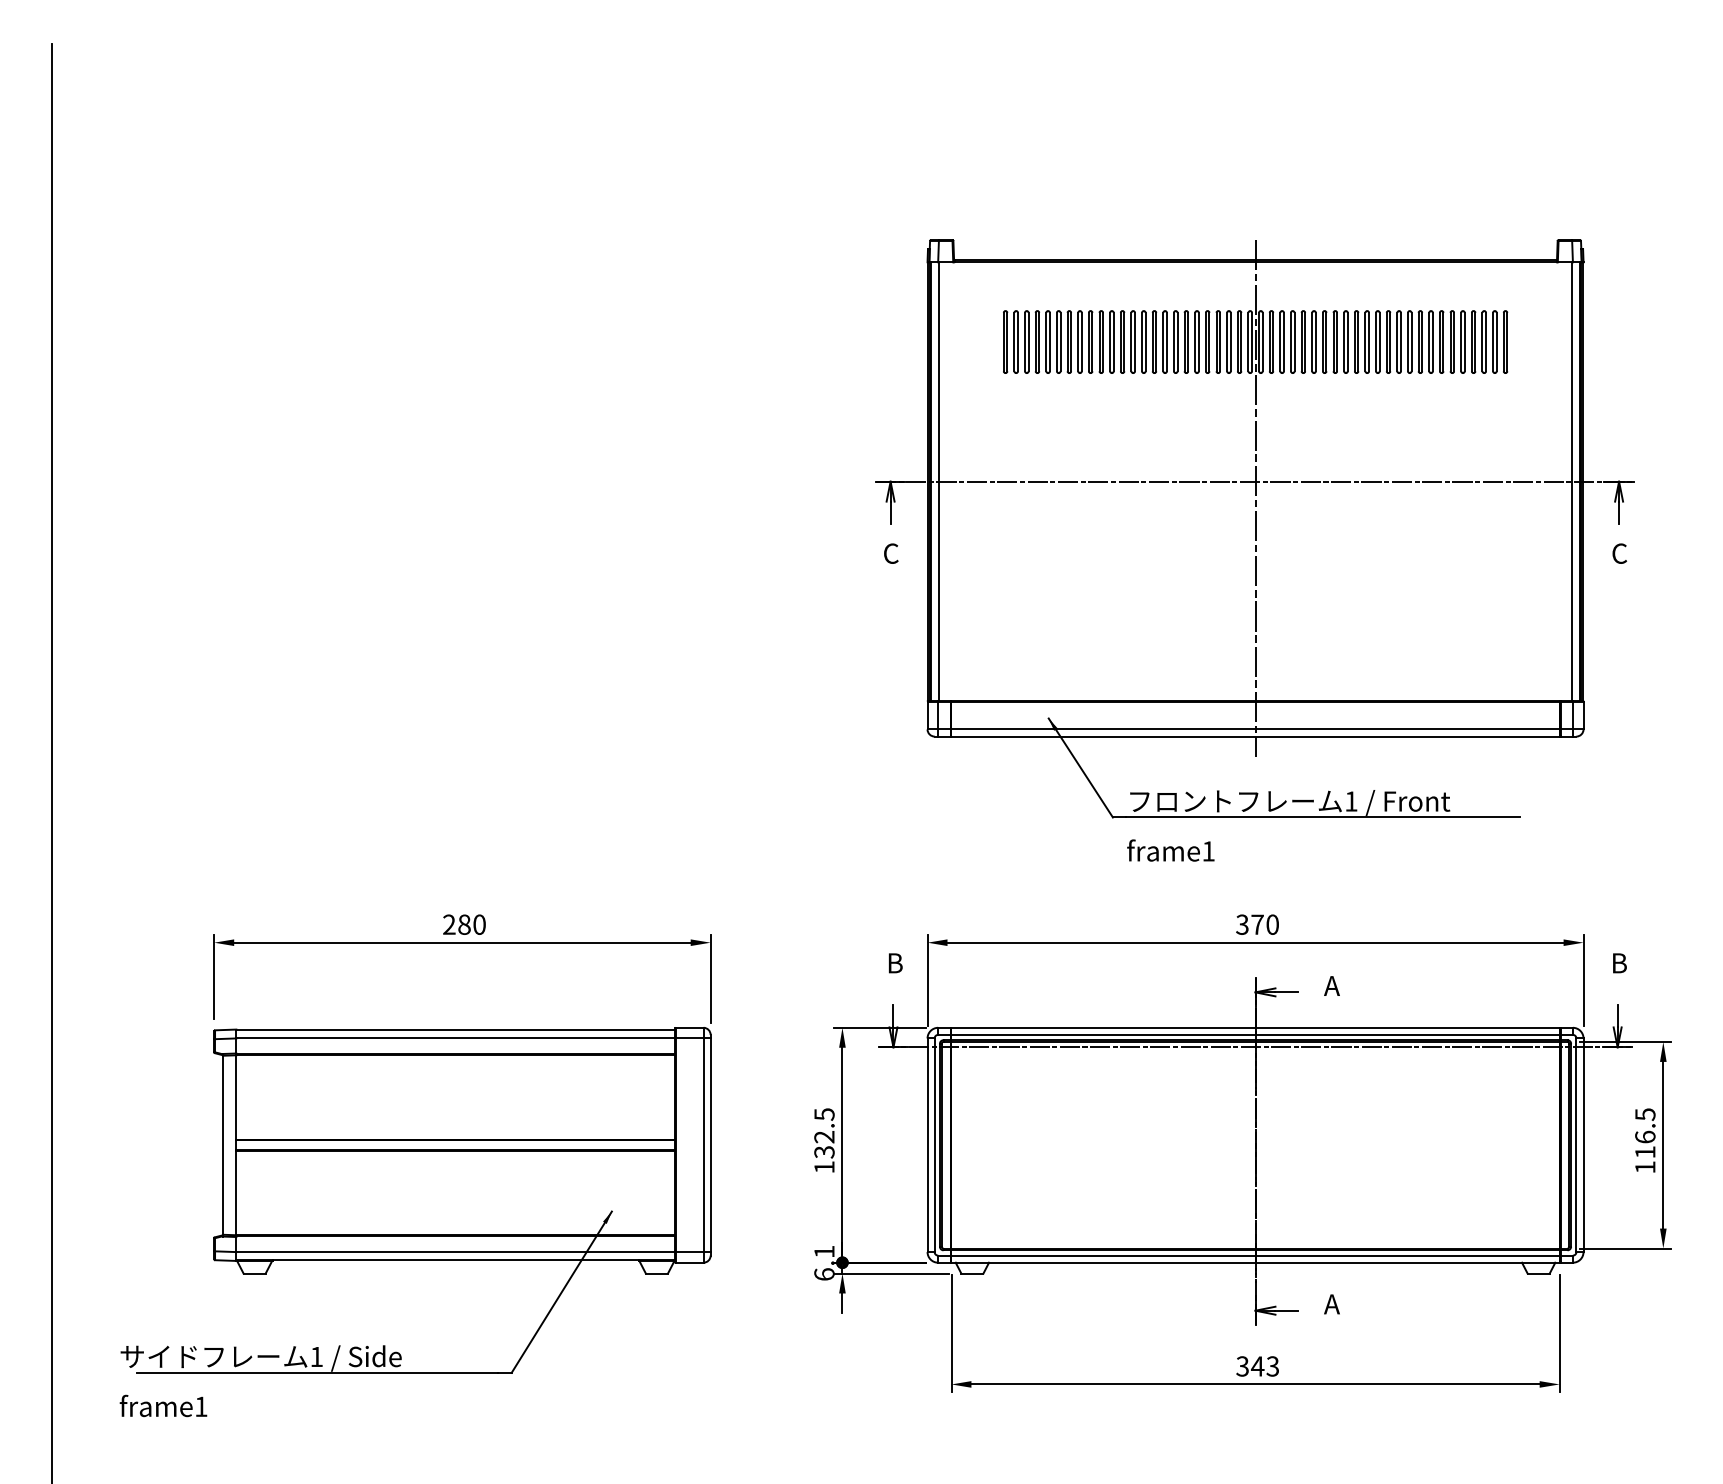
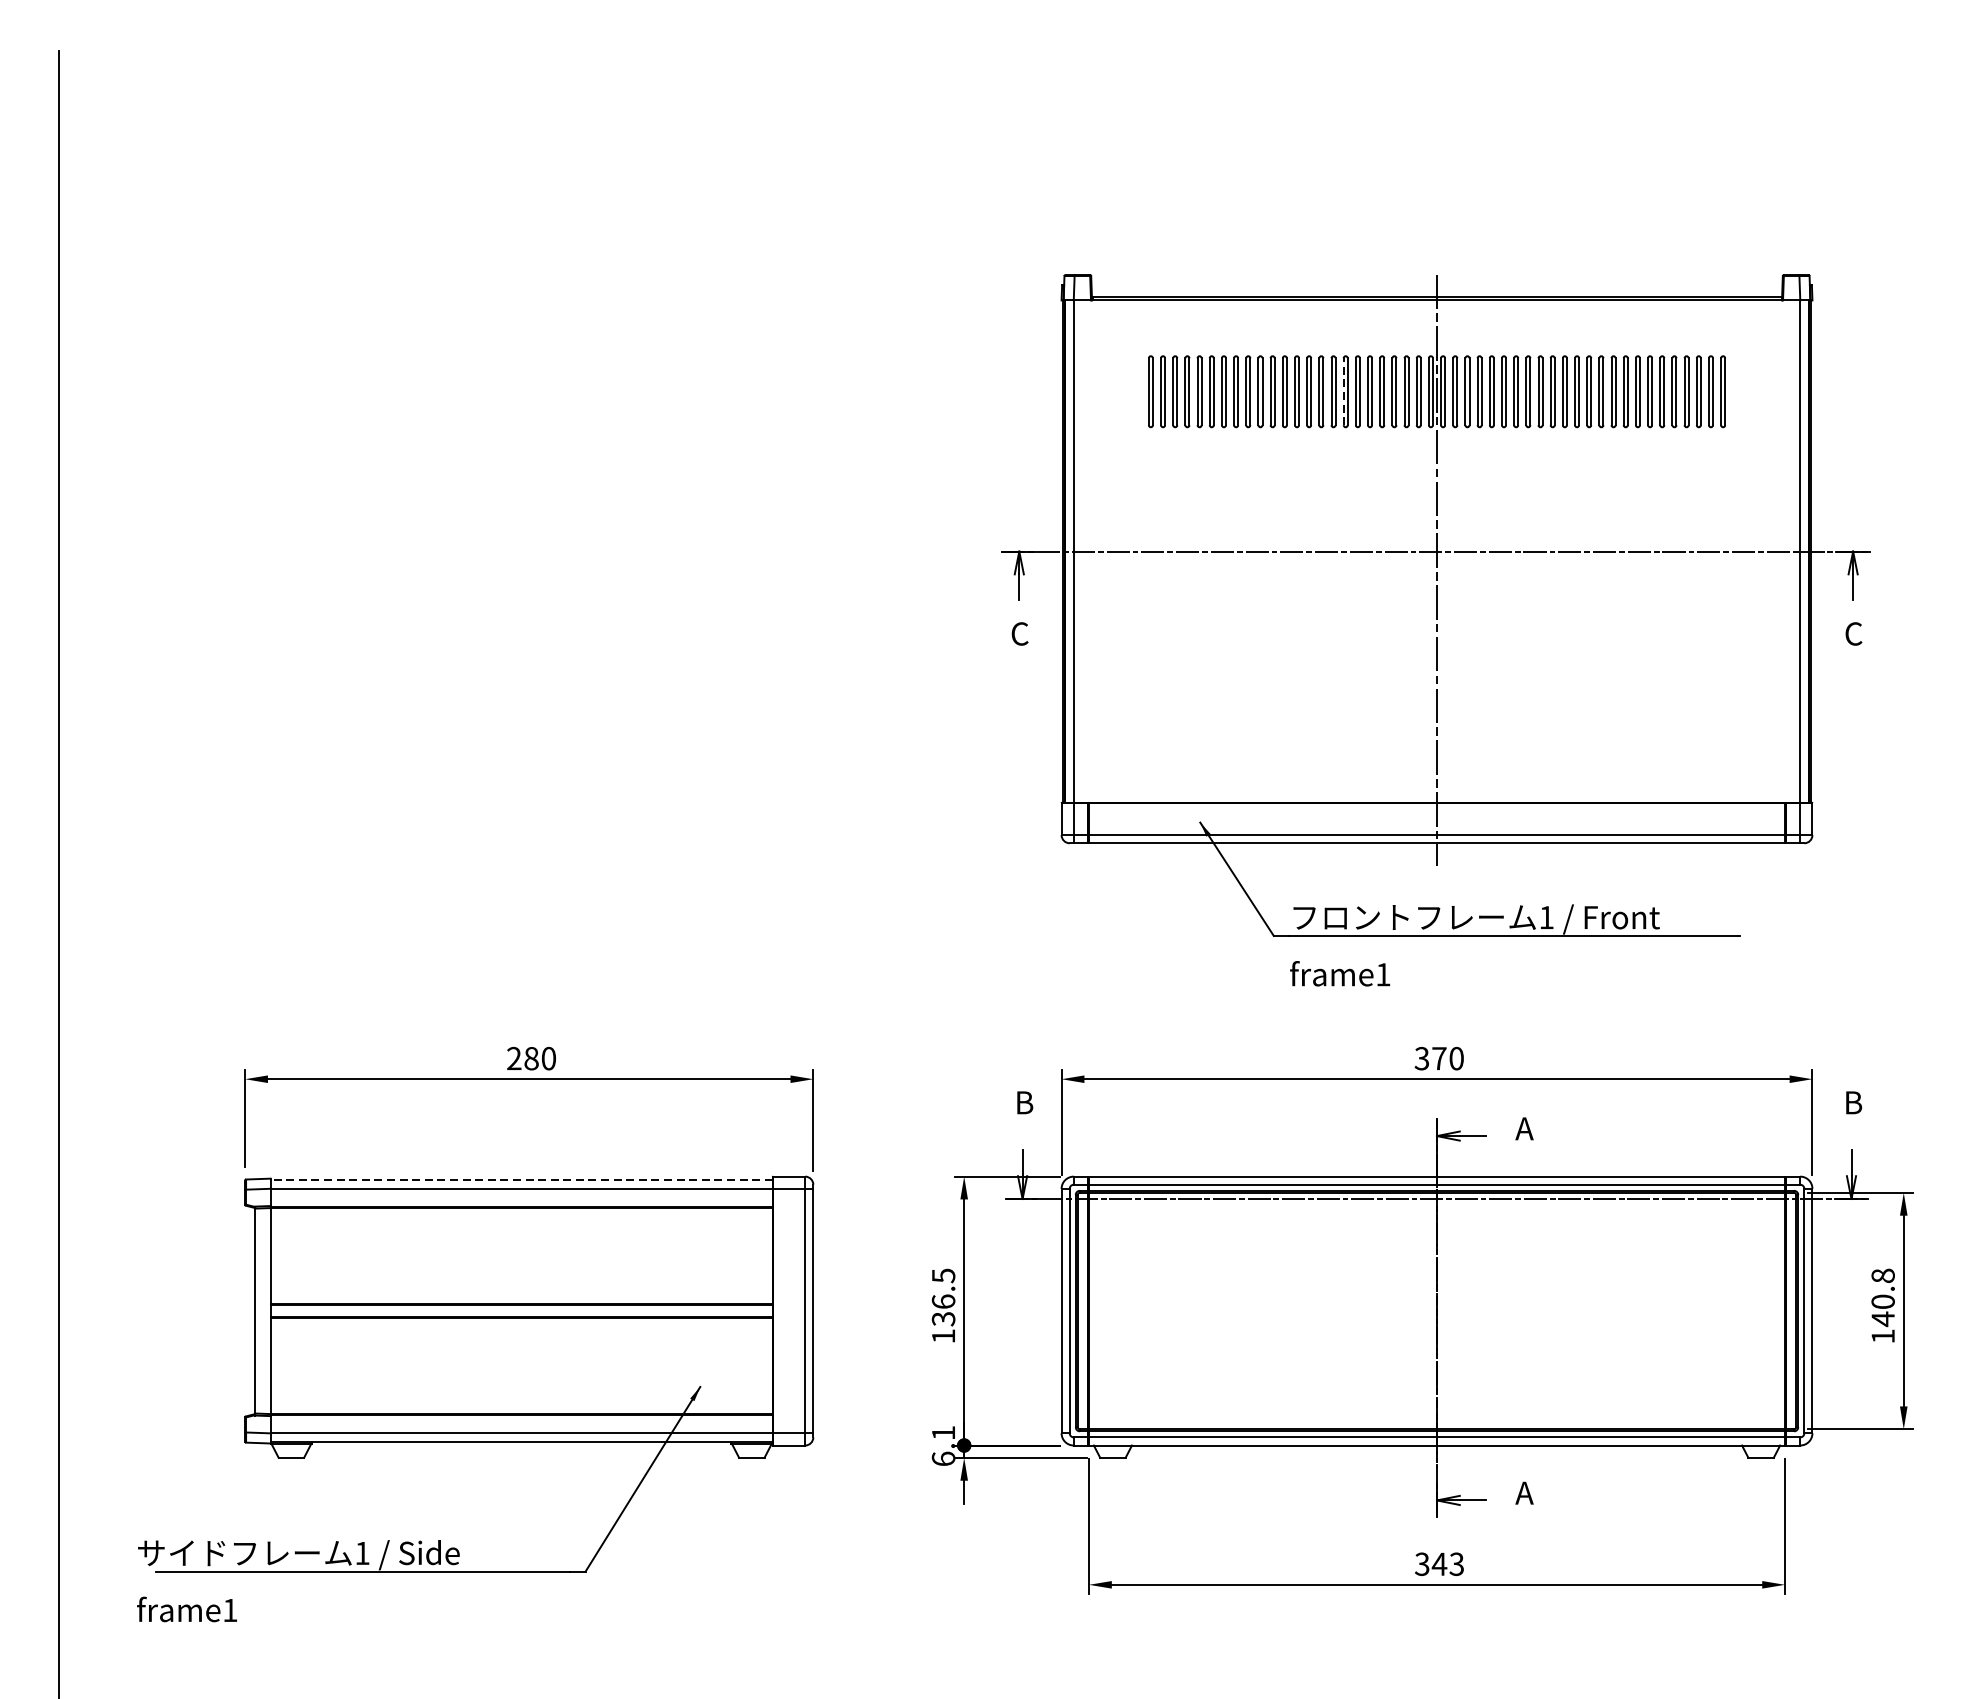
line: (1173, 341) -> (1343, 391), solid -> dashed
line: (455, 1030) -> (521, 1179), solid -> dashed
text: (1645, 1133) -> (1883, 1297), 116.5 -> 140.8
text: (824, 1136) -> (943, 1301), 132.5 -> 136.5

